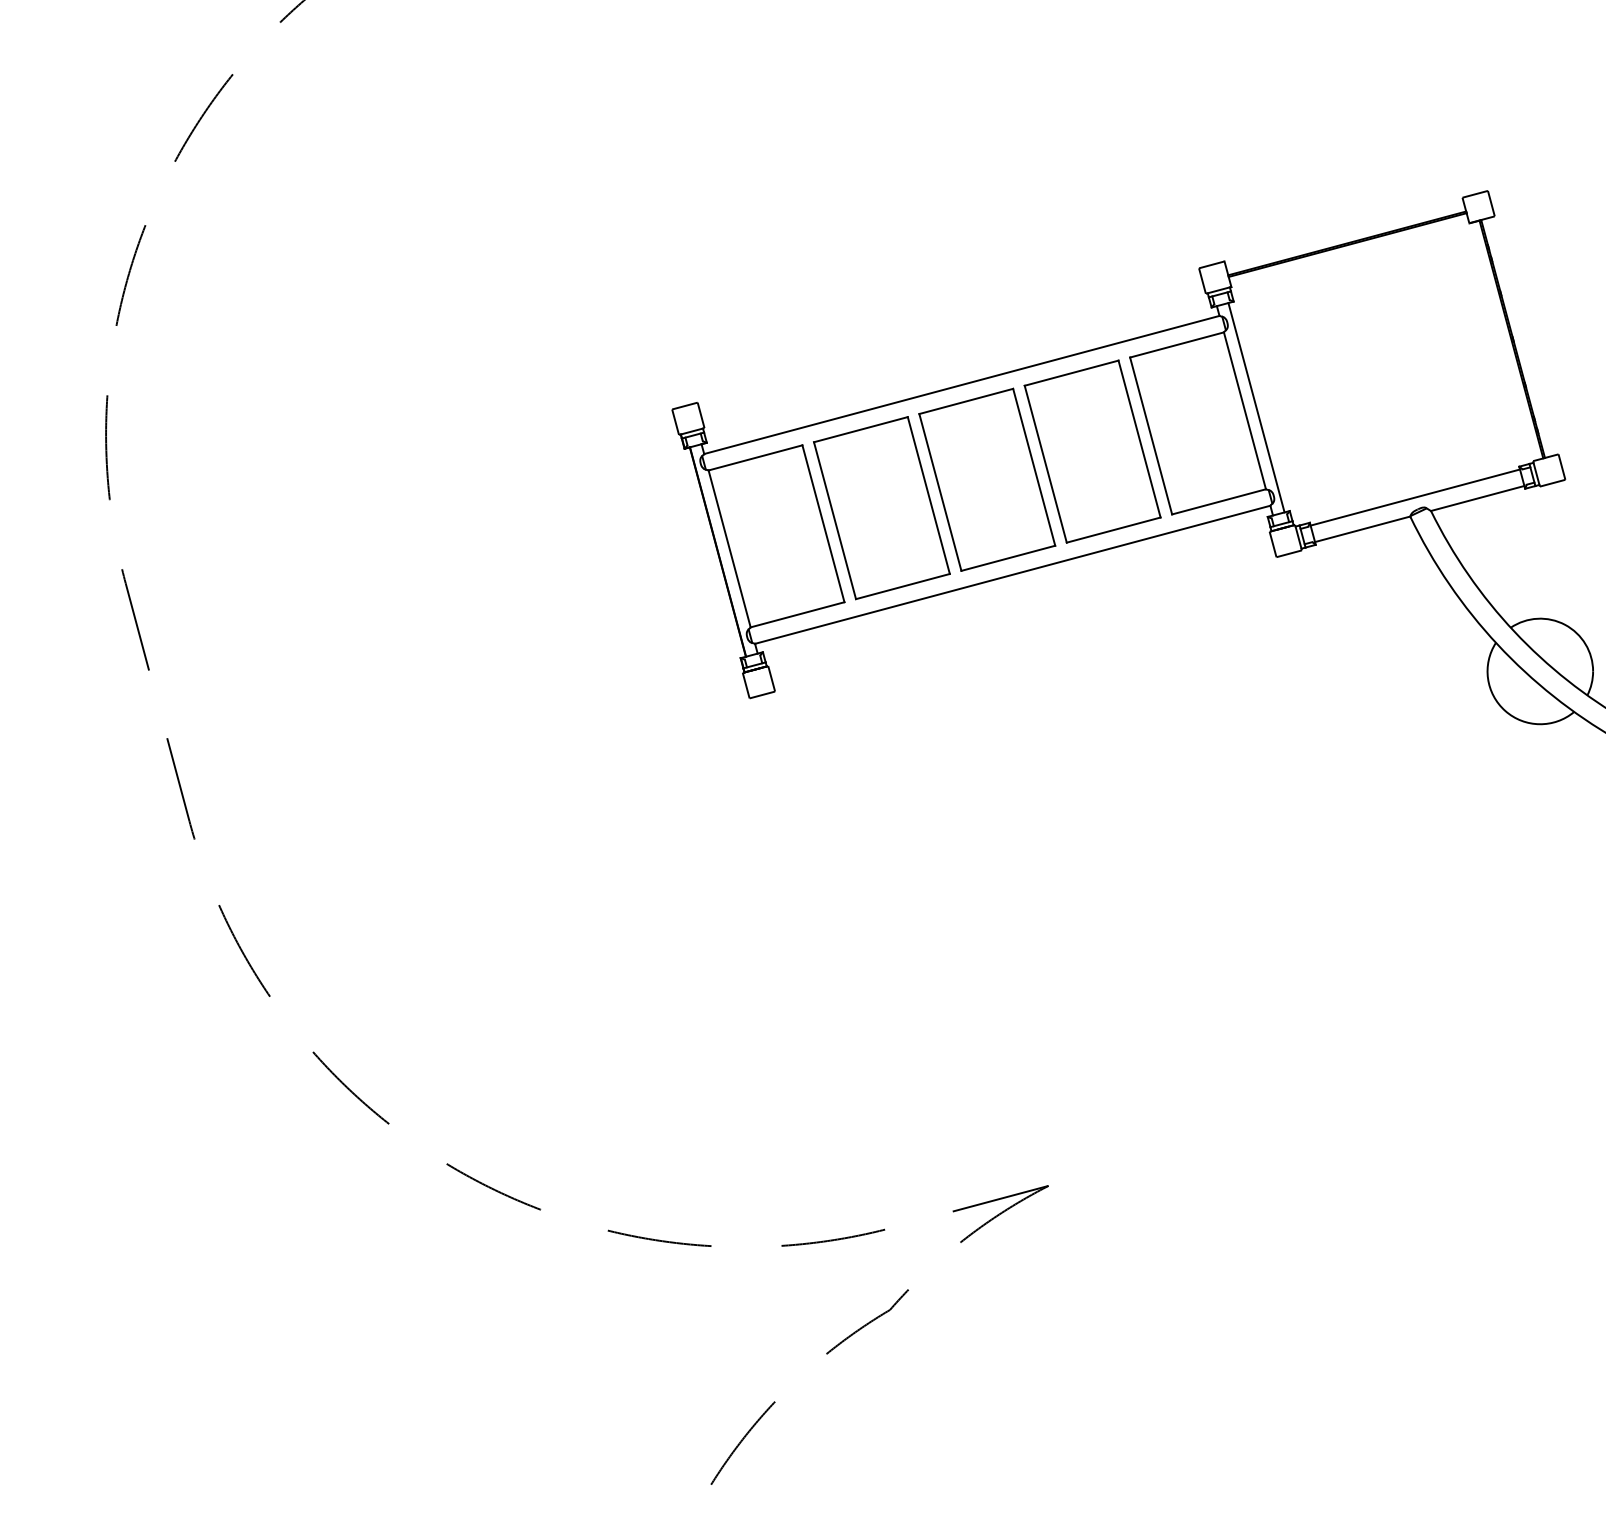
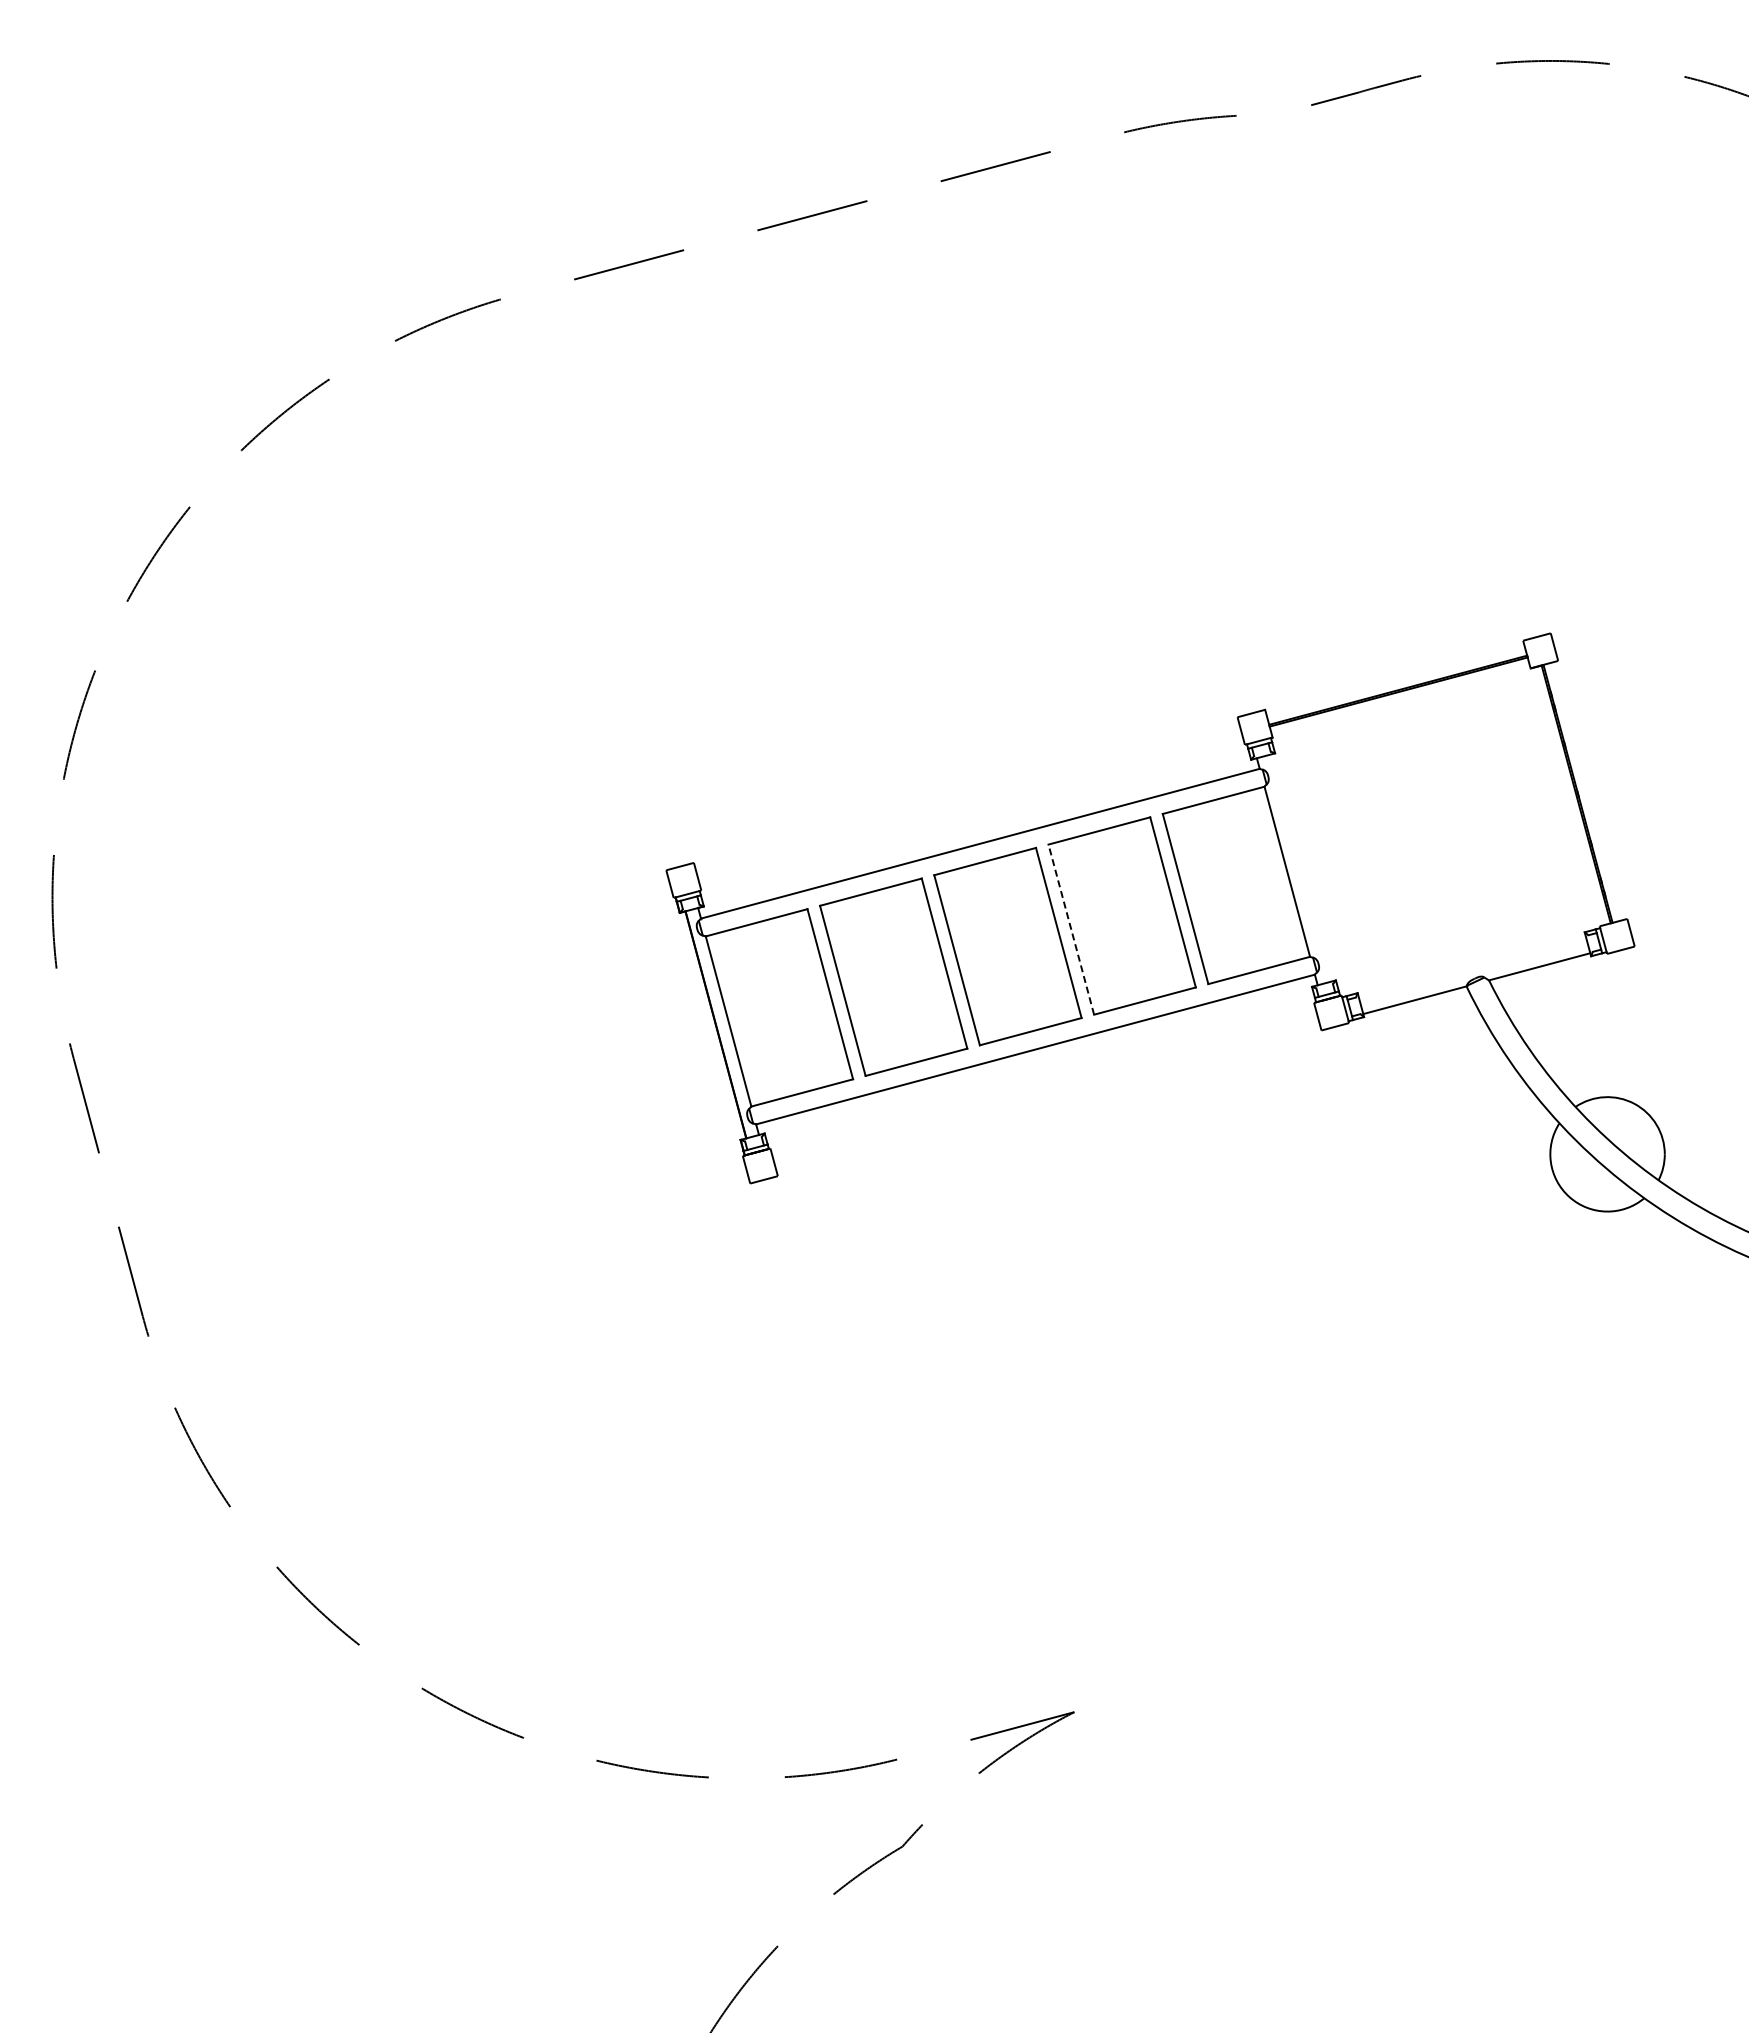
line: (1256, 406) -> (1299, 867), removed
line: (1045, 464) -> (1071, 929), solid -> dashed
line: (1414, 497) -> (1471, 965), removed

